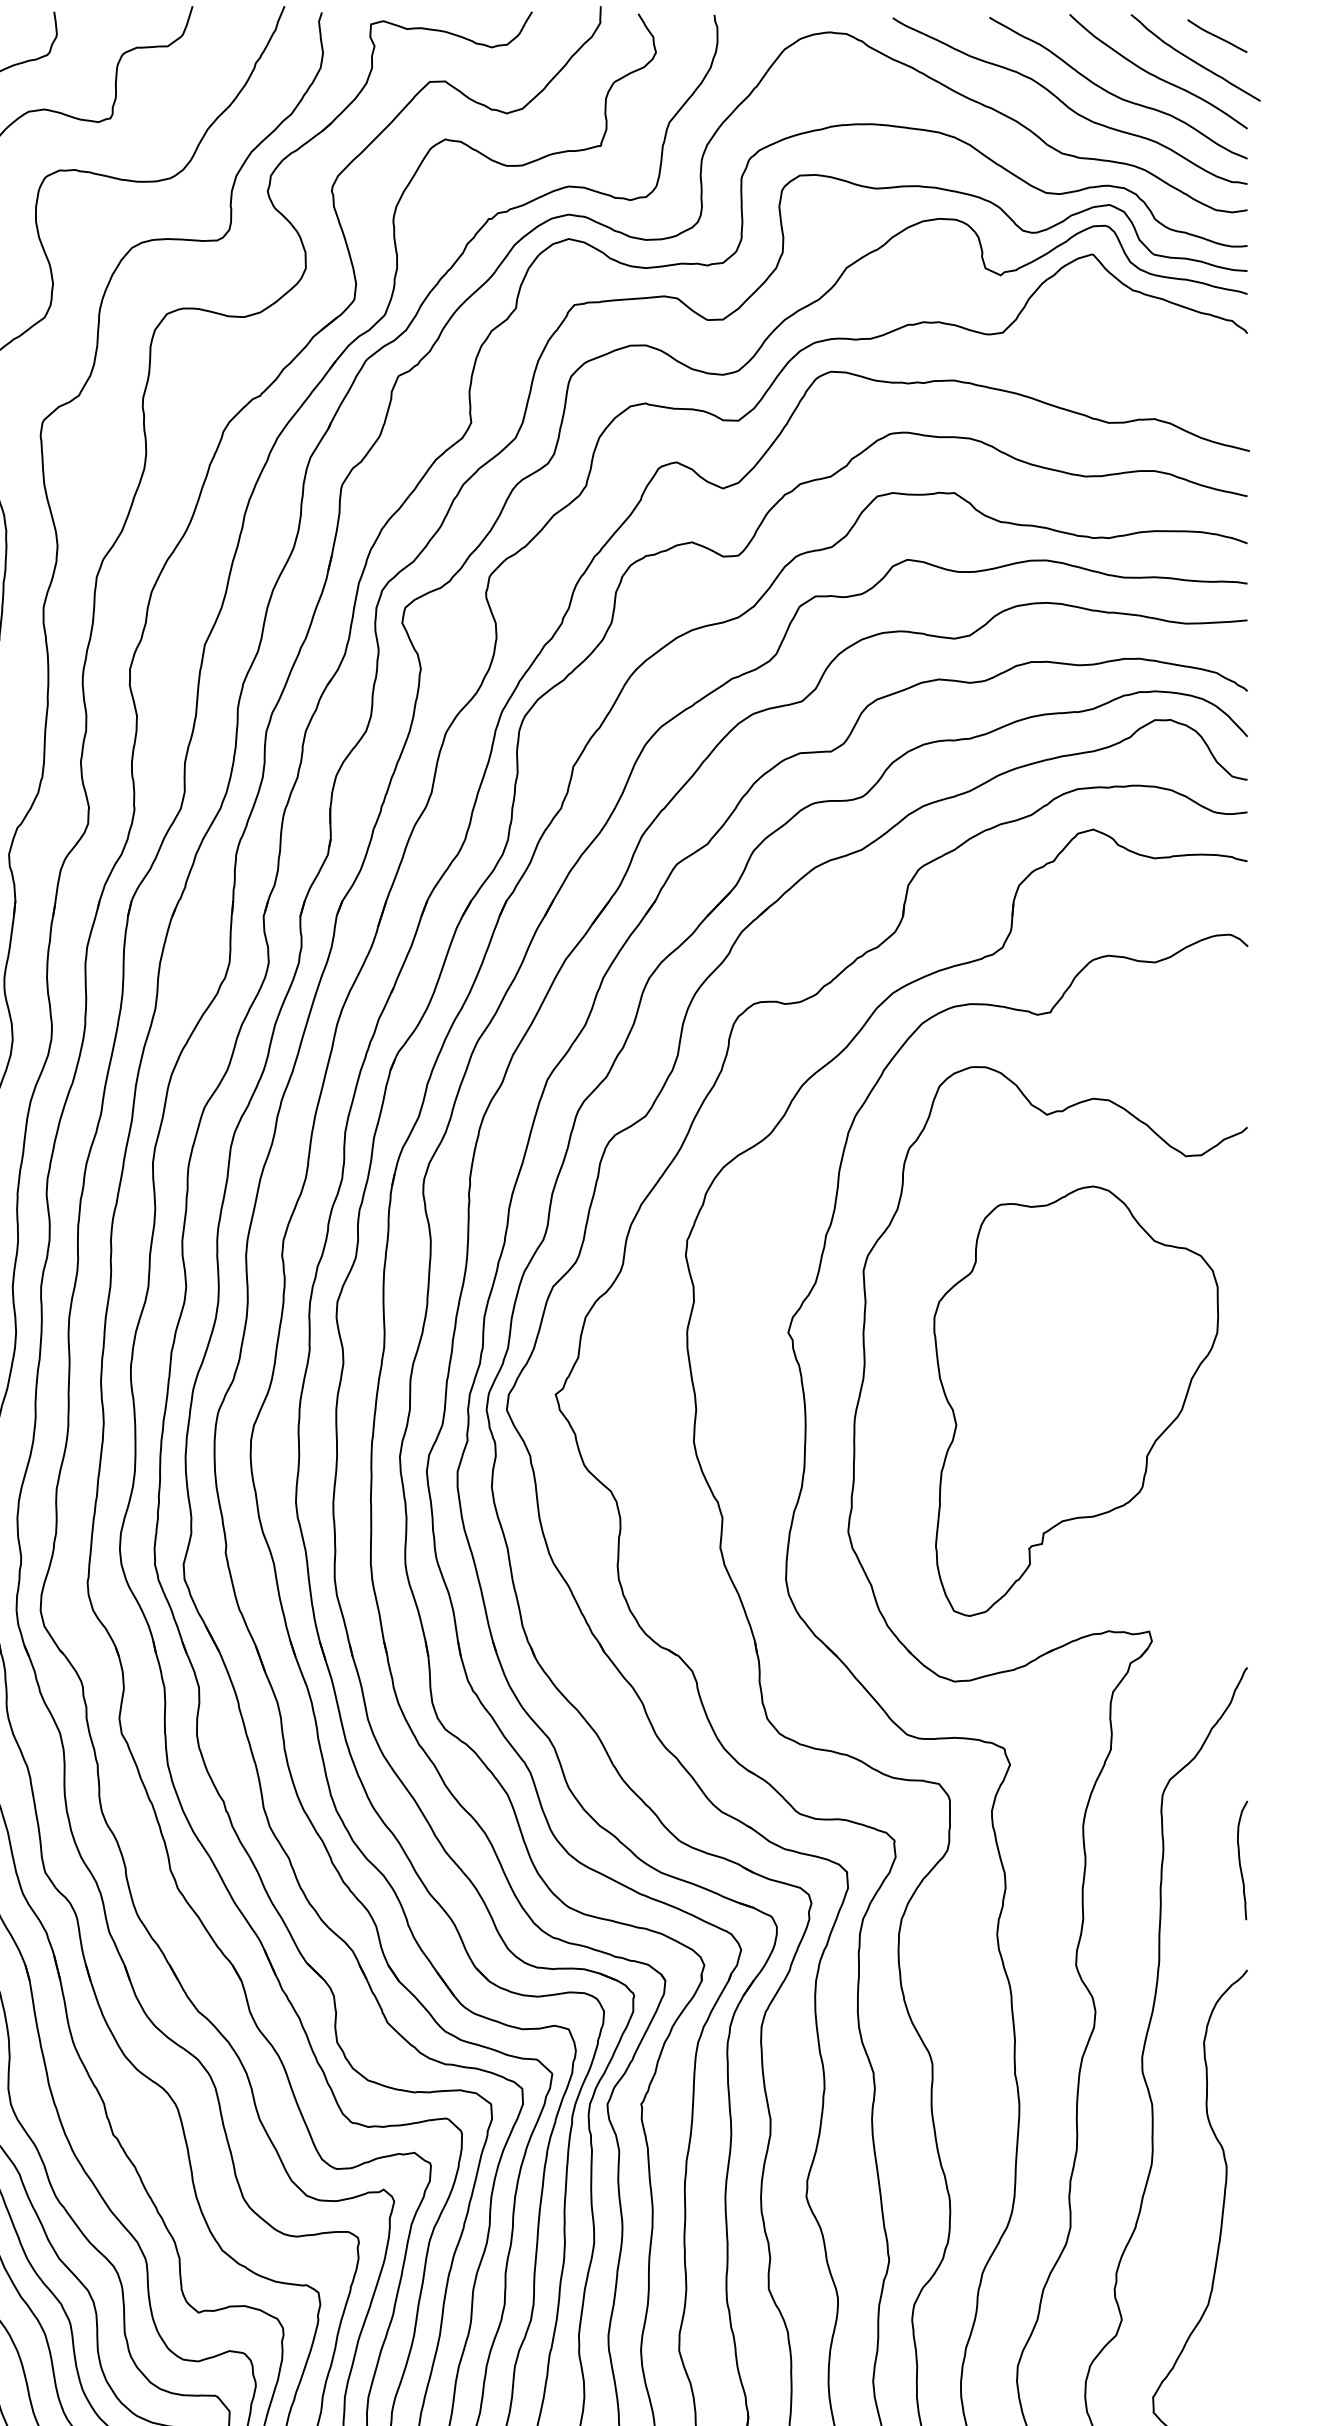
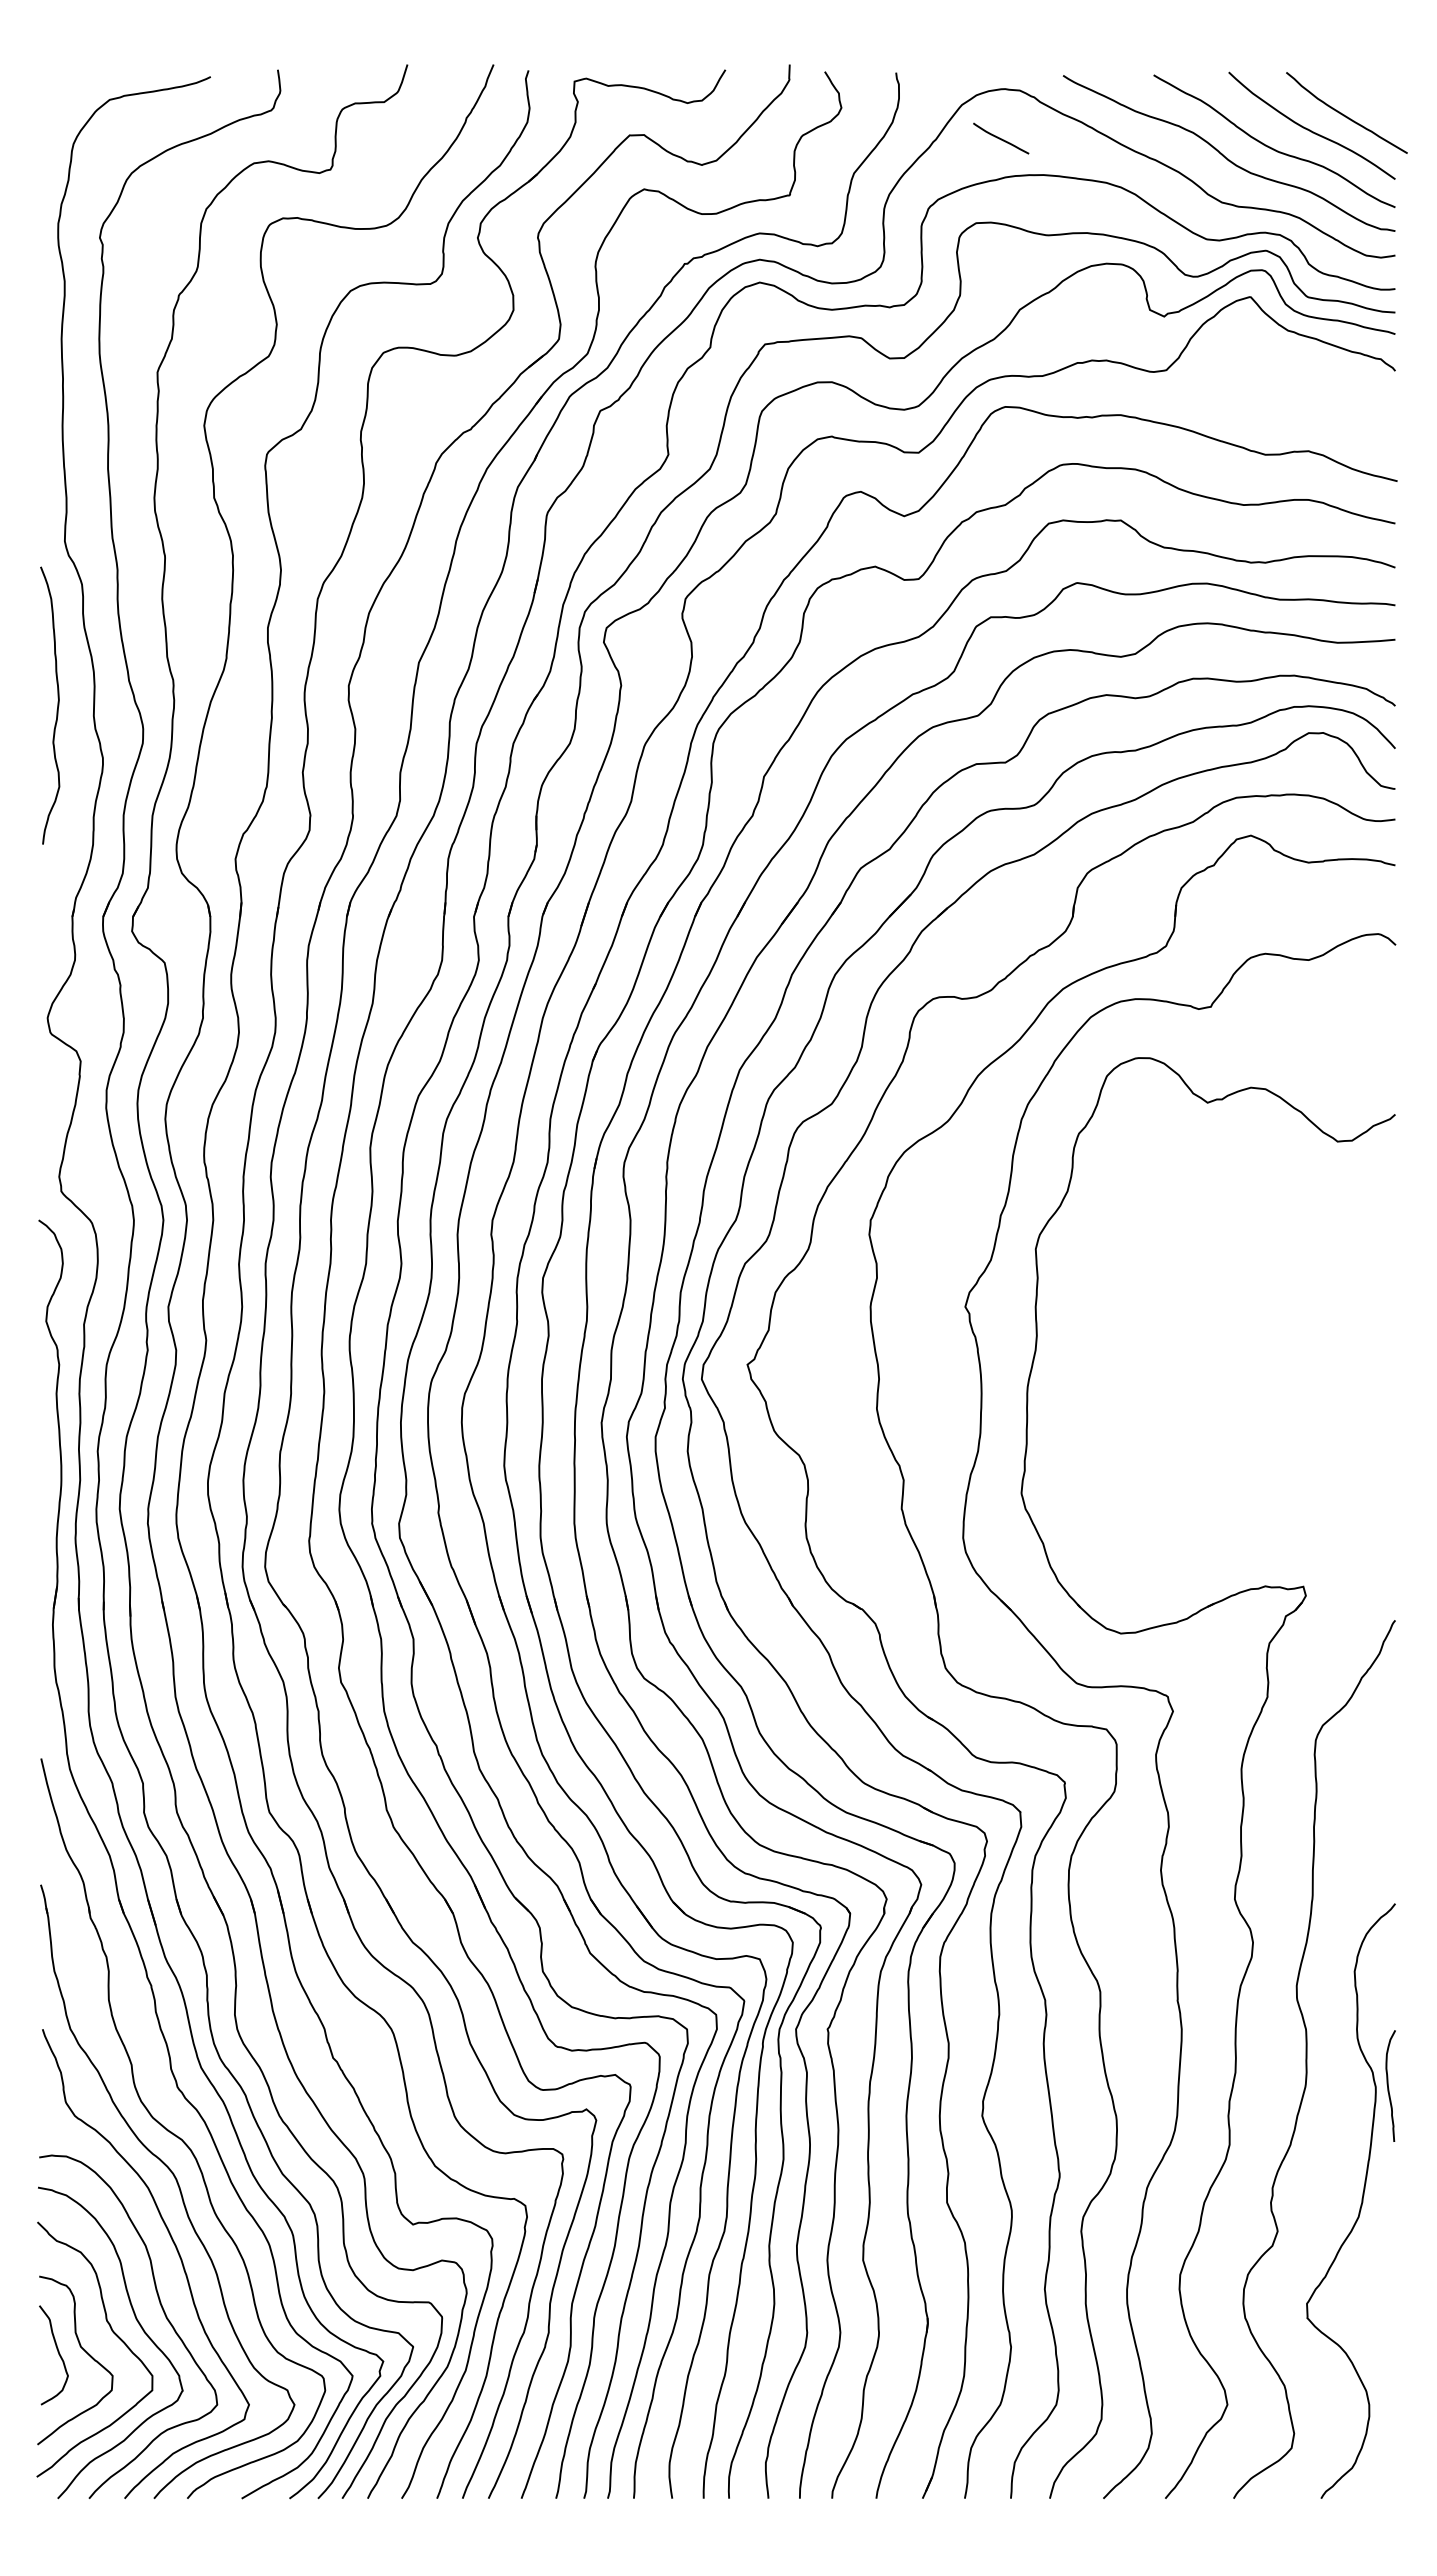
curve: (1217, 36) -> (1001, 138), moved
part: (1075, 1401) -> (1234, 1371), removed
curve: (1240, 1859) -> (1388, 2085), moved

